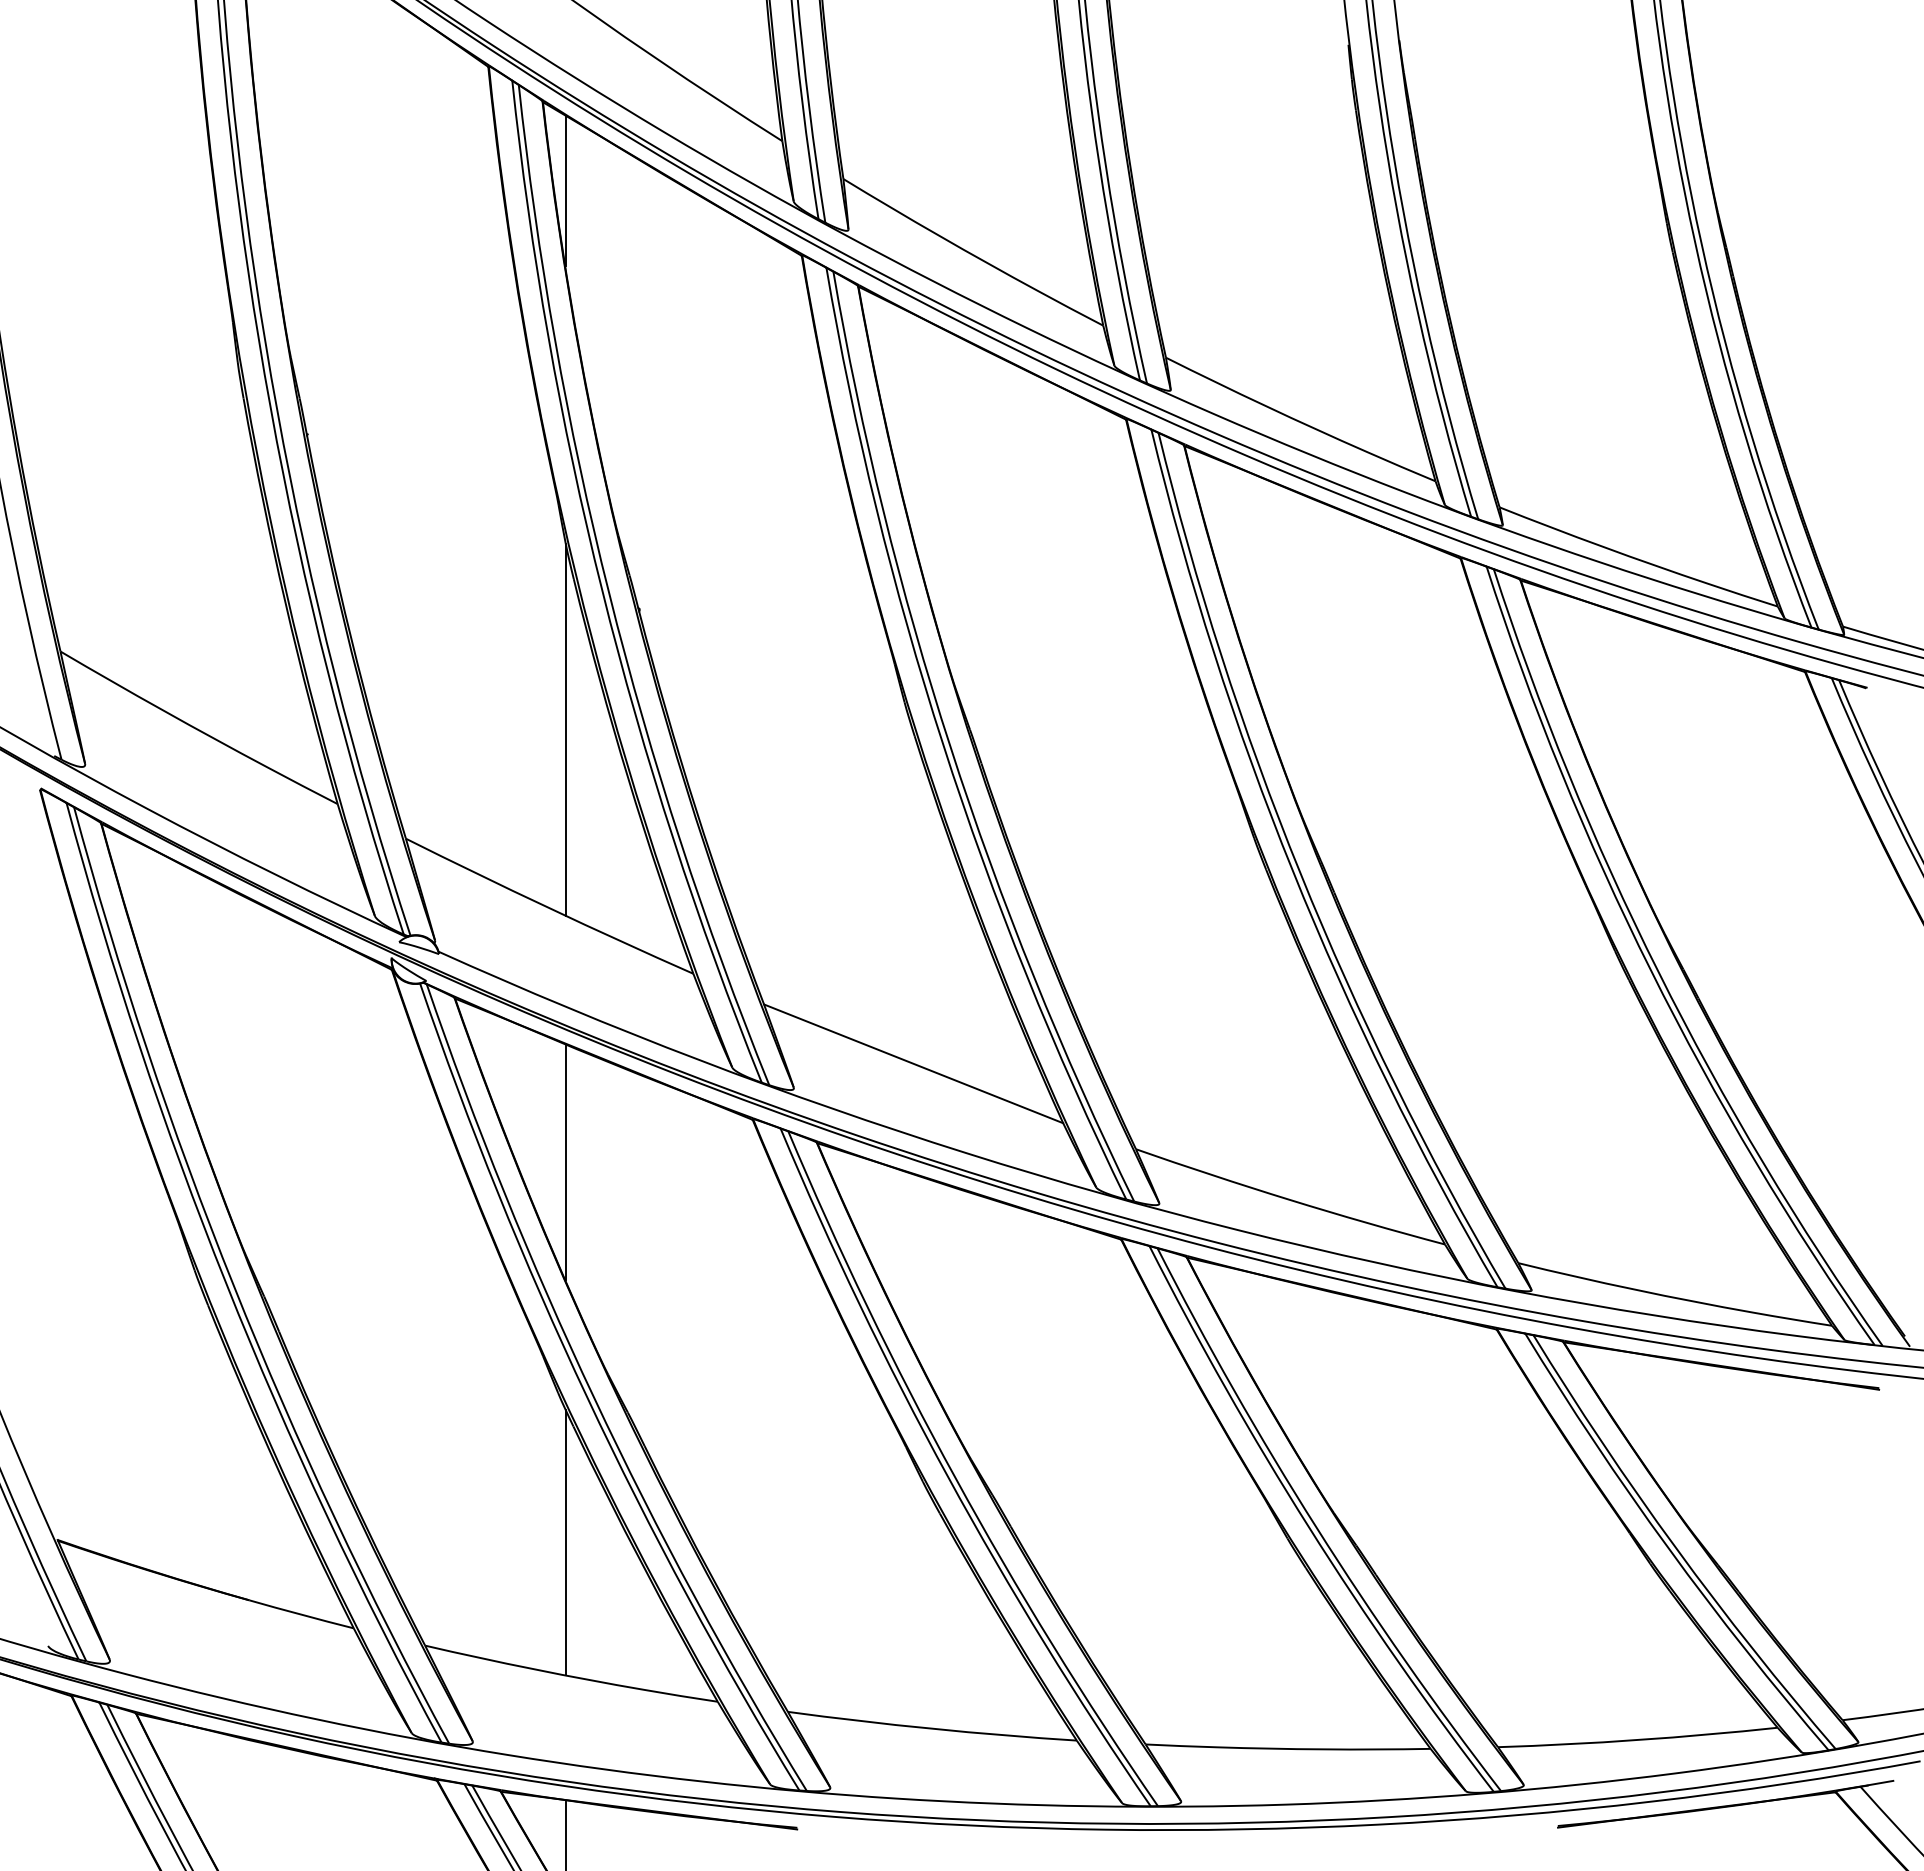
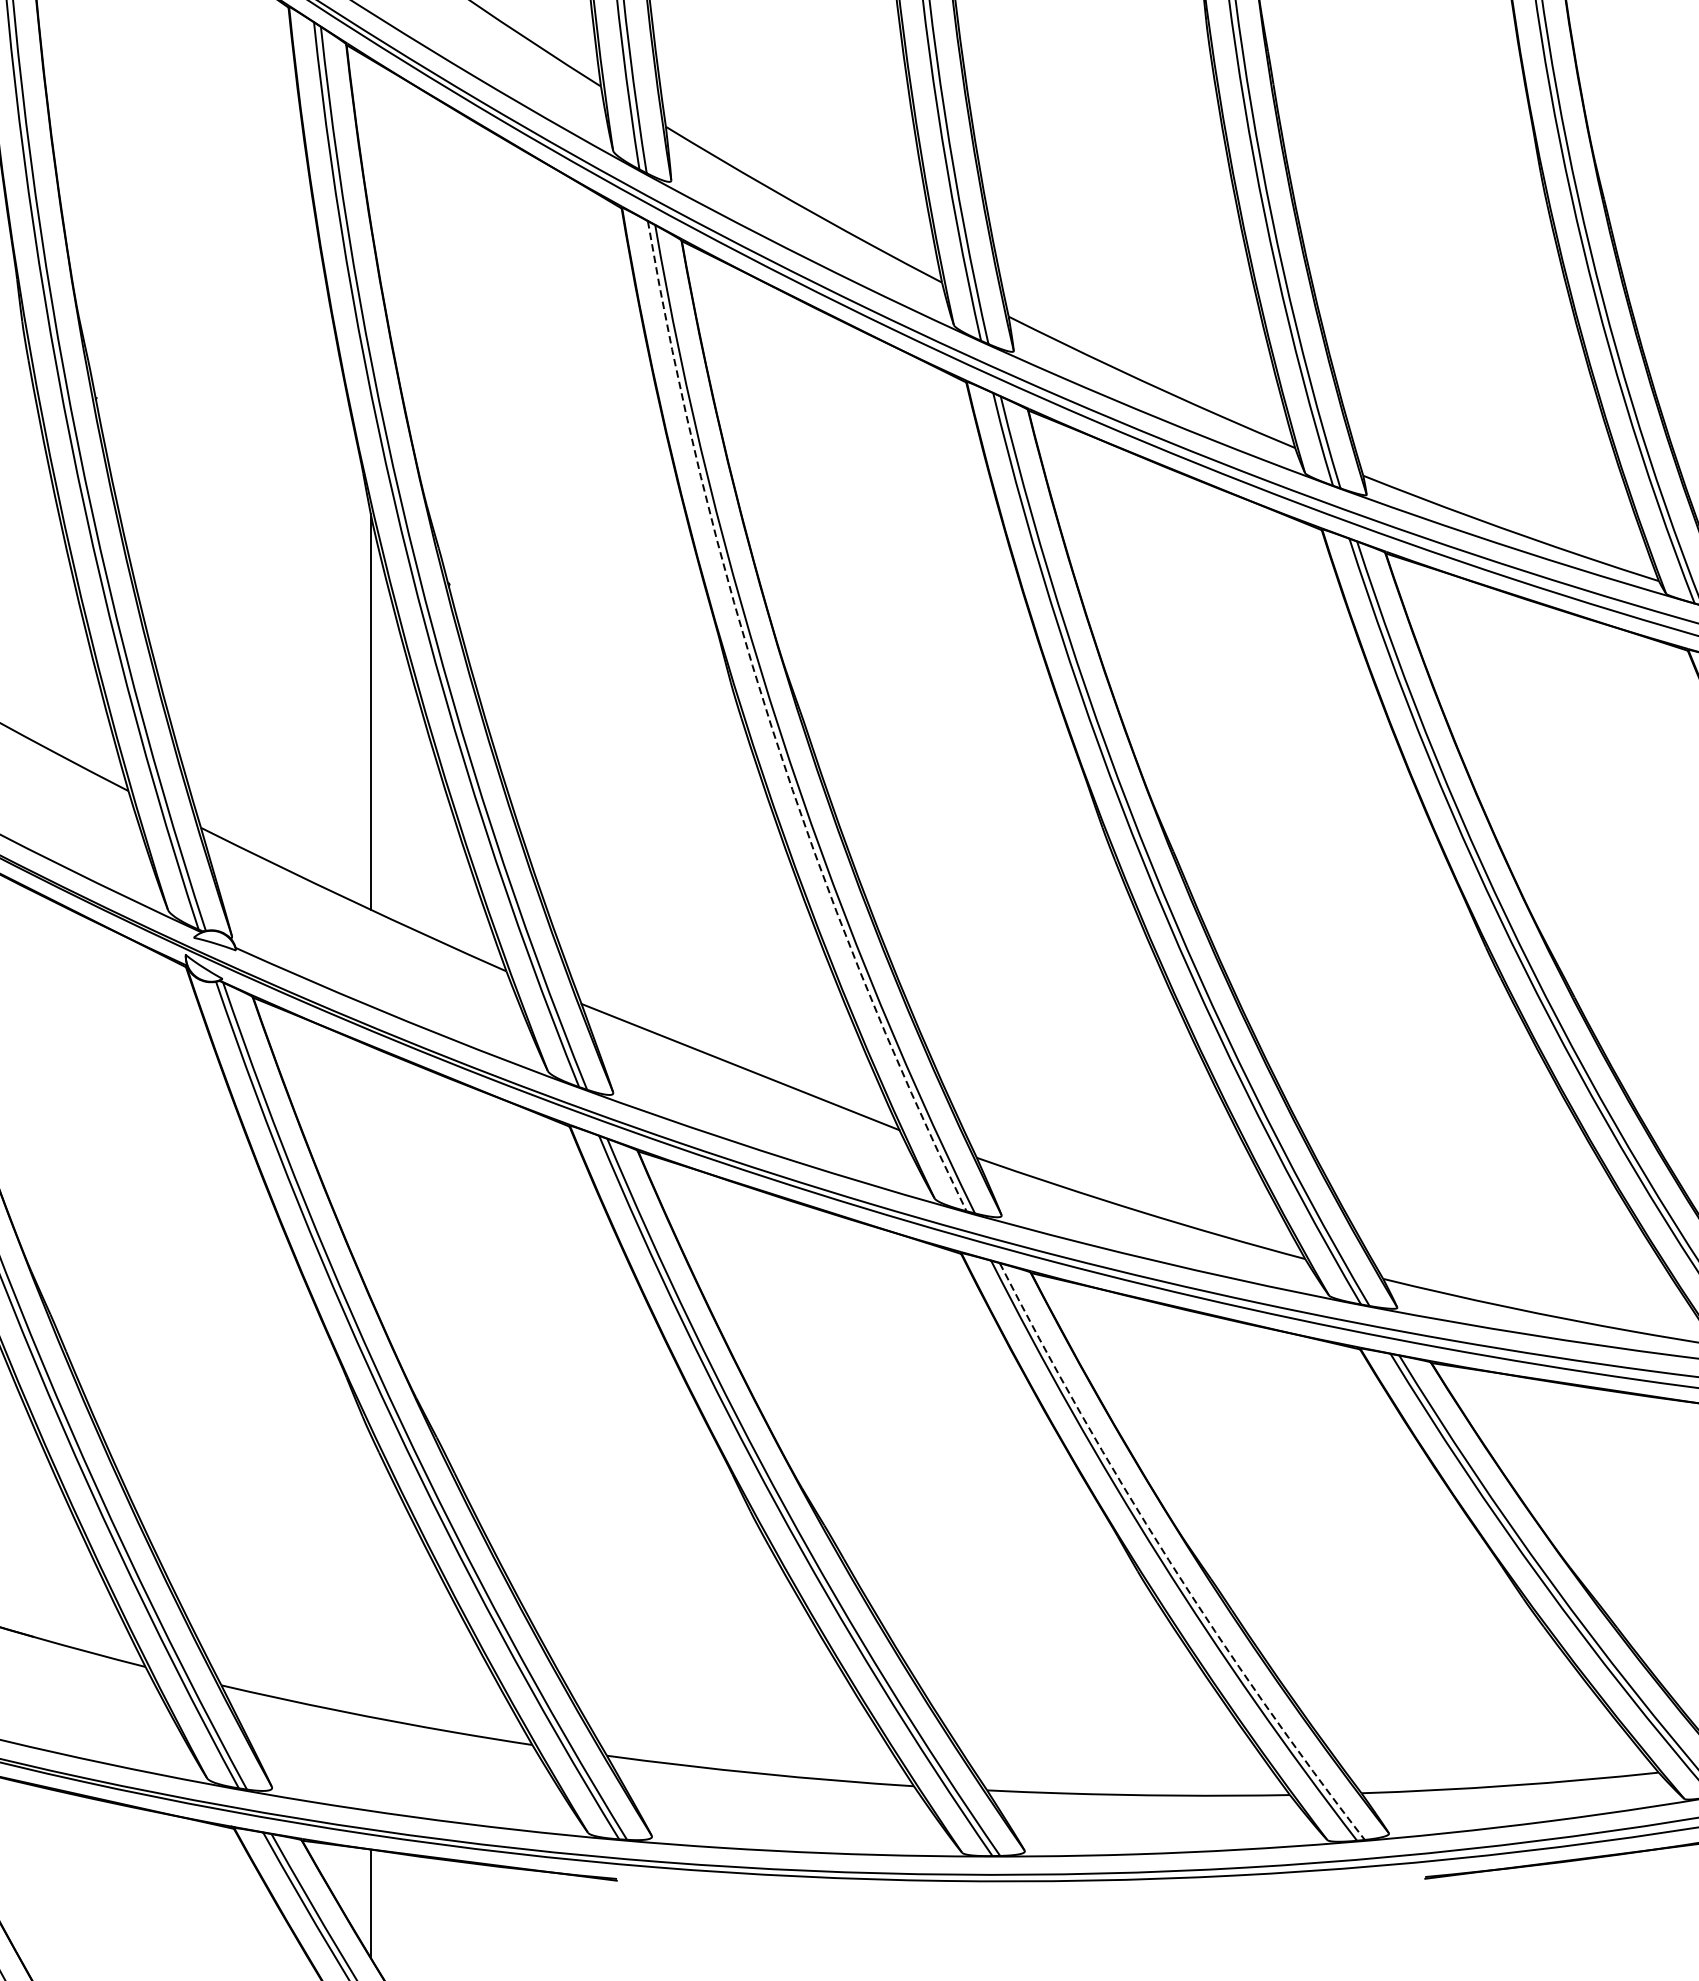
line: (565, 190) -> (370, 138), removed
arc: (943, 744) -> (772, 727), solid -> dashed
line: (565, 1162) -> (370, 1171), removed
arc: (1316, 1527) -> (1168, 1559), solid -> dashed
line: (565, 1542) -> (370, 1575), removed

